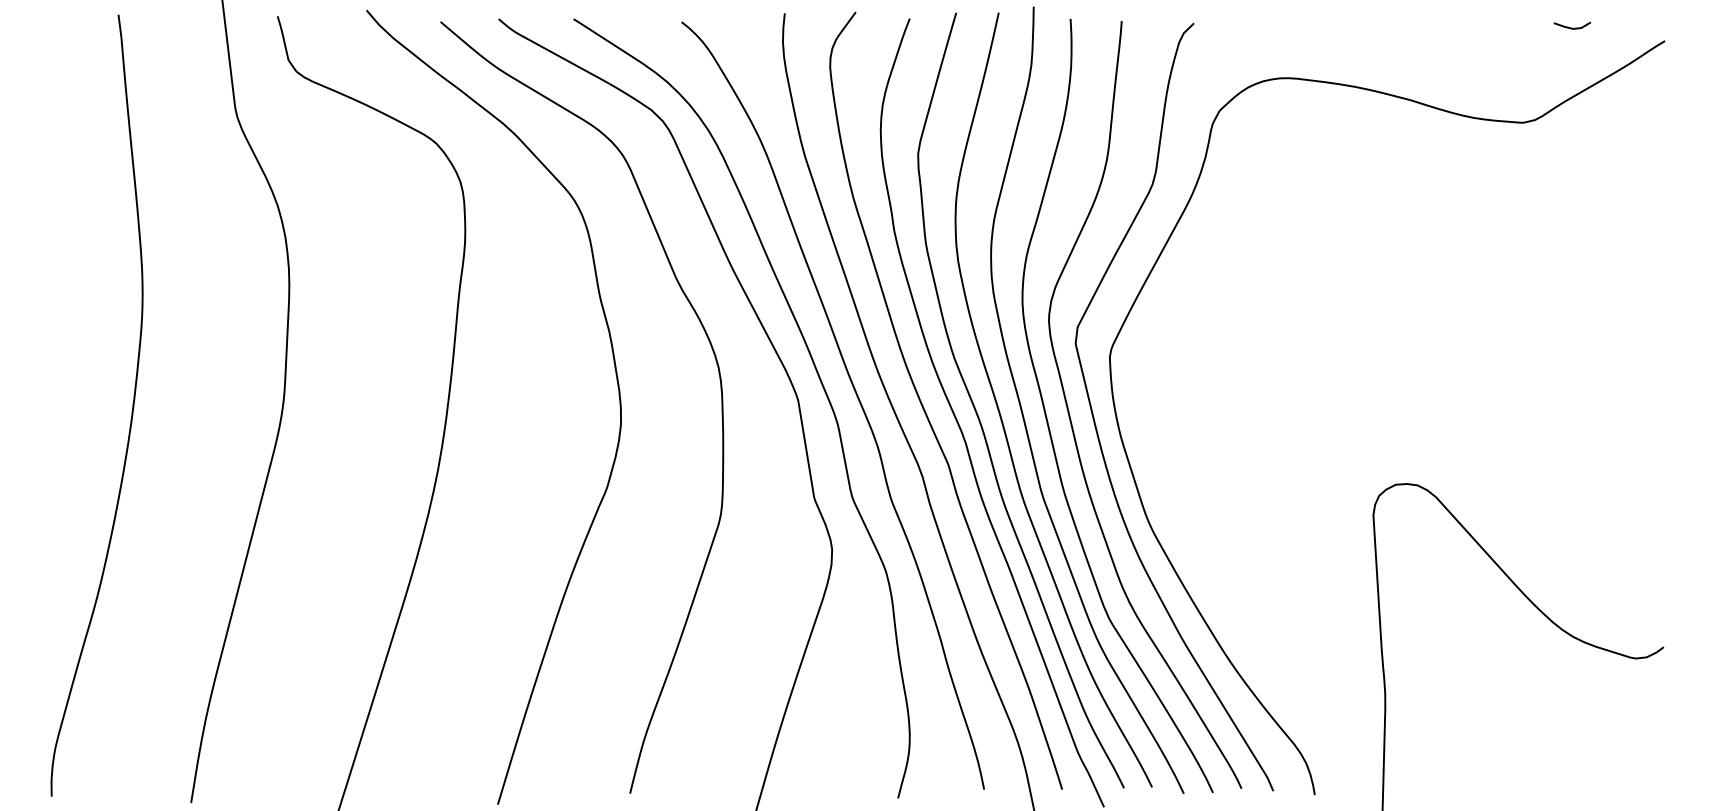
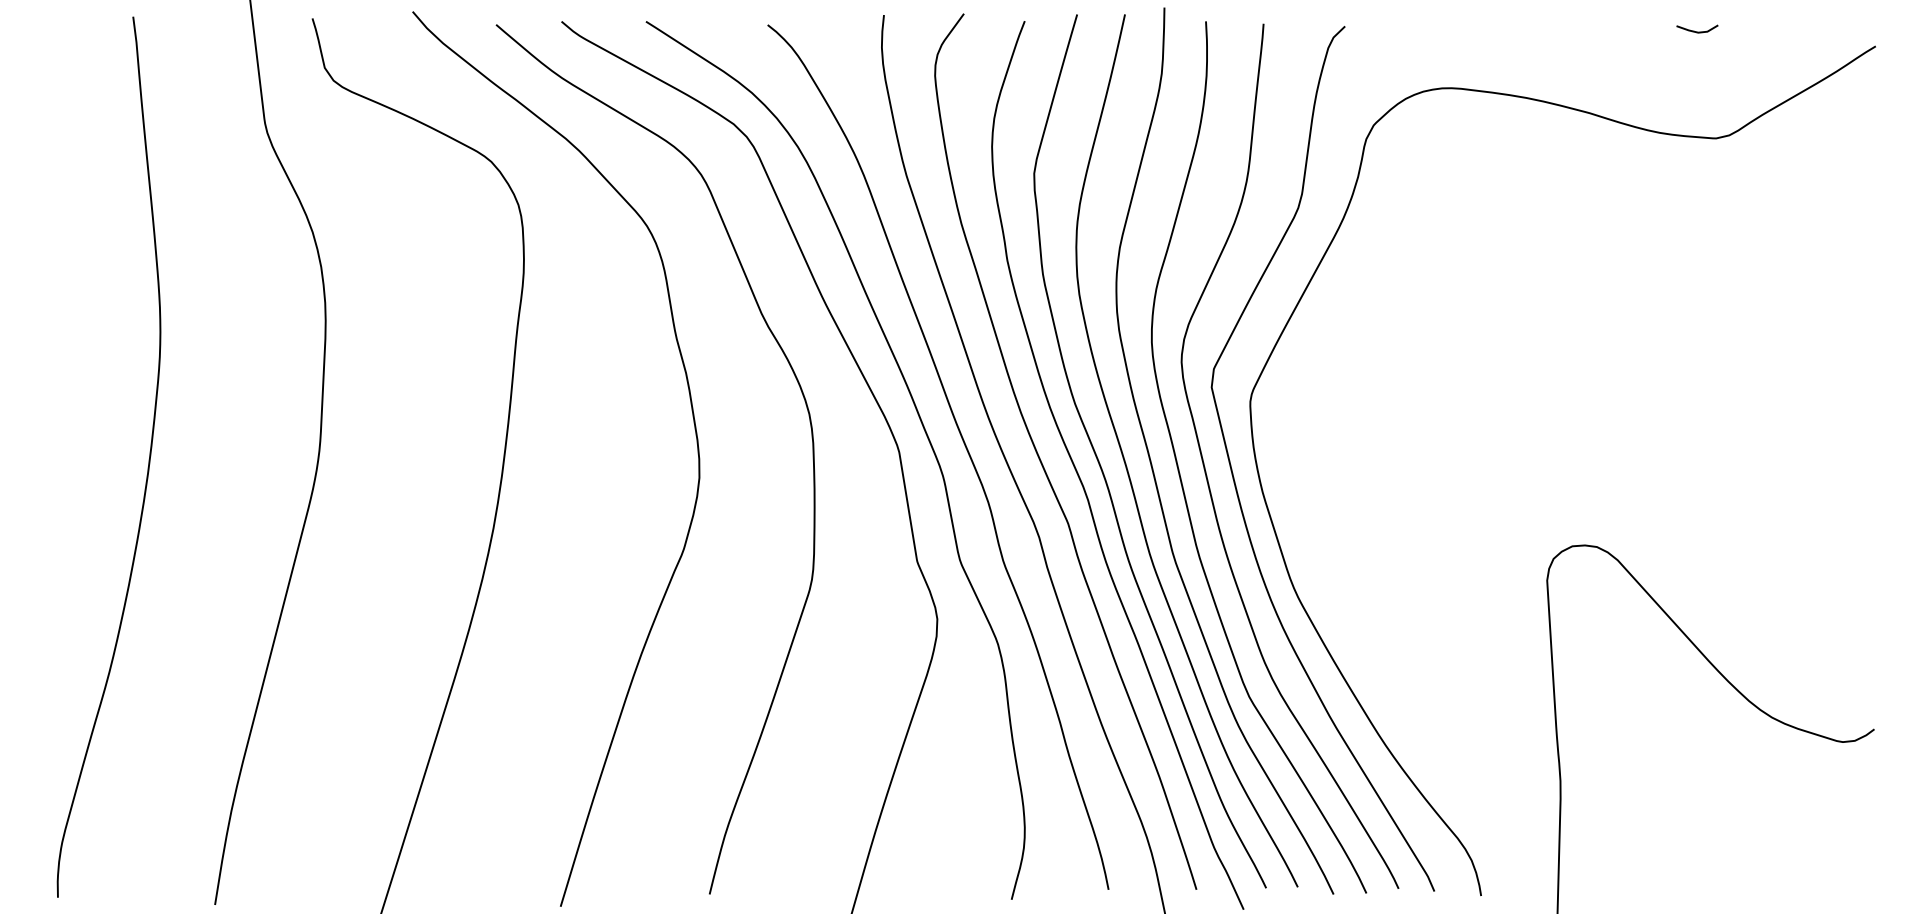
line: (1572, 27) -> (1697, 31), moved

